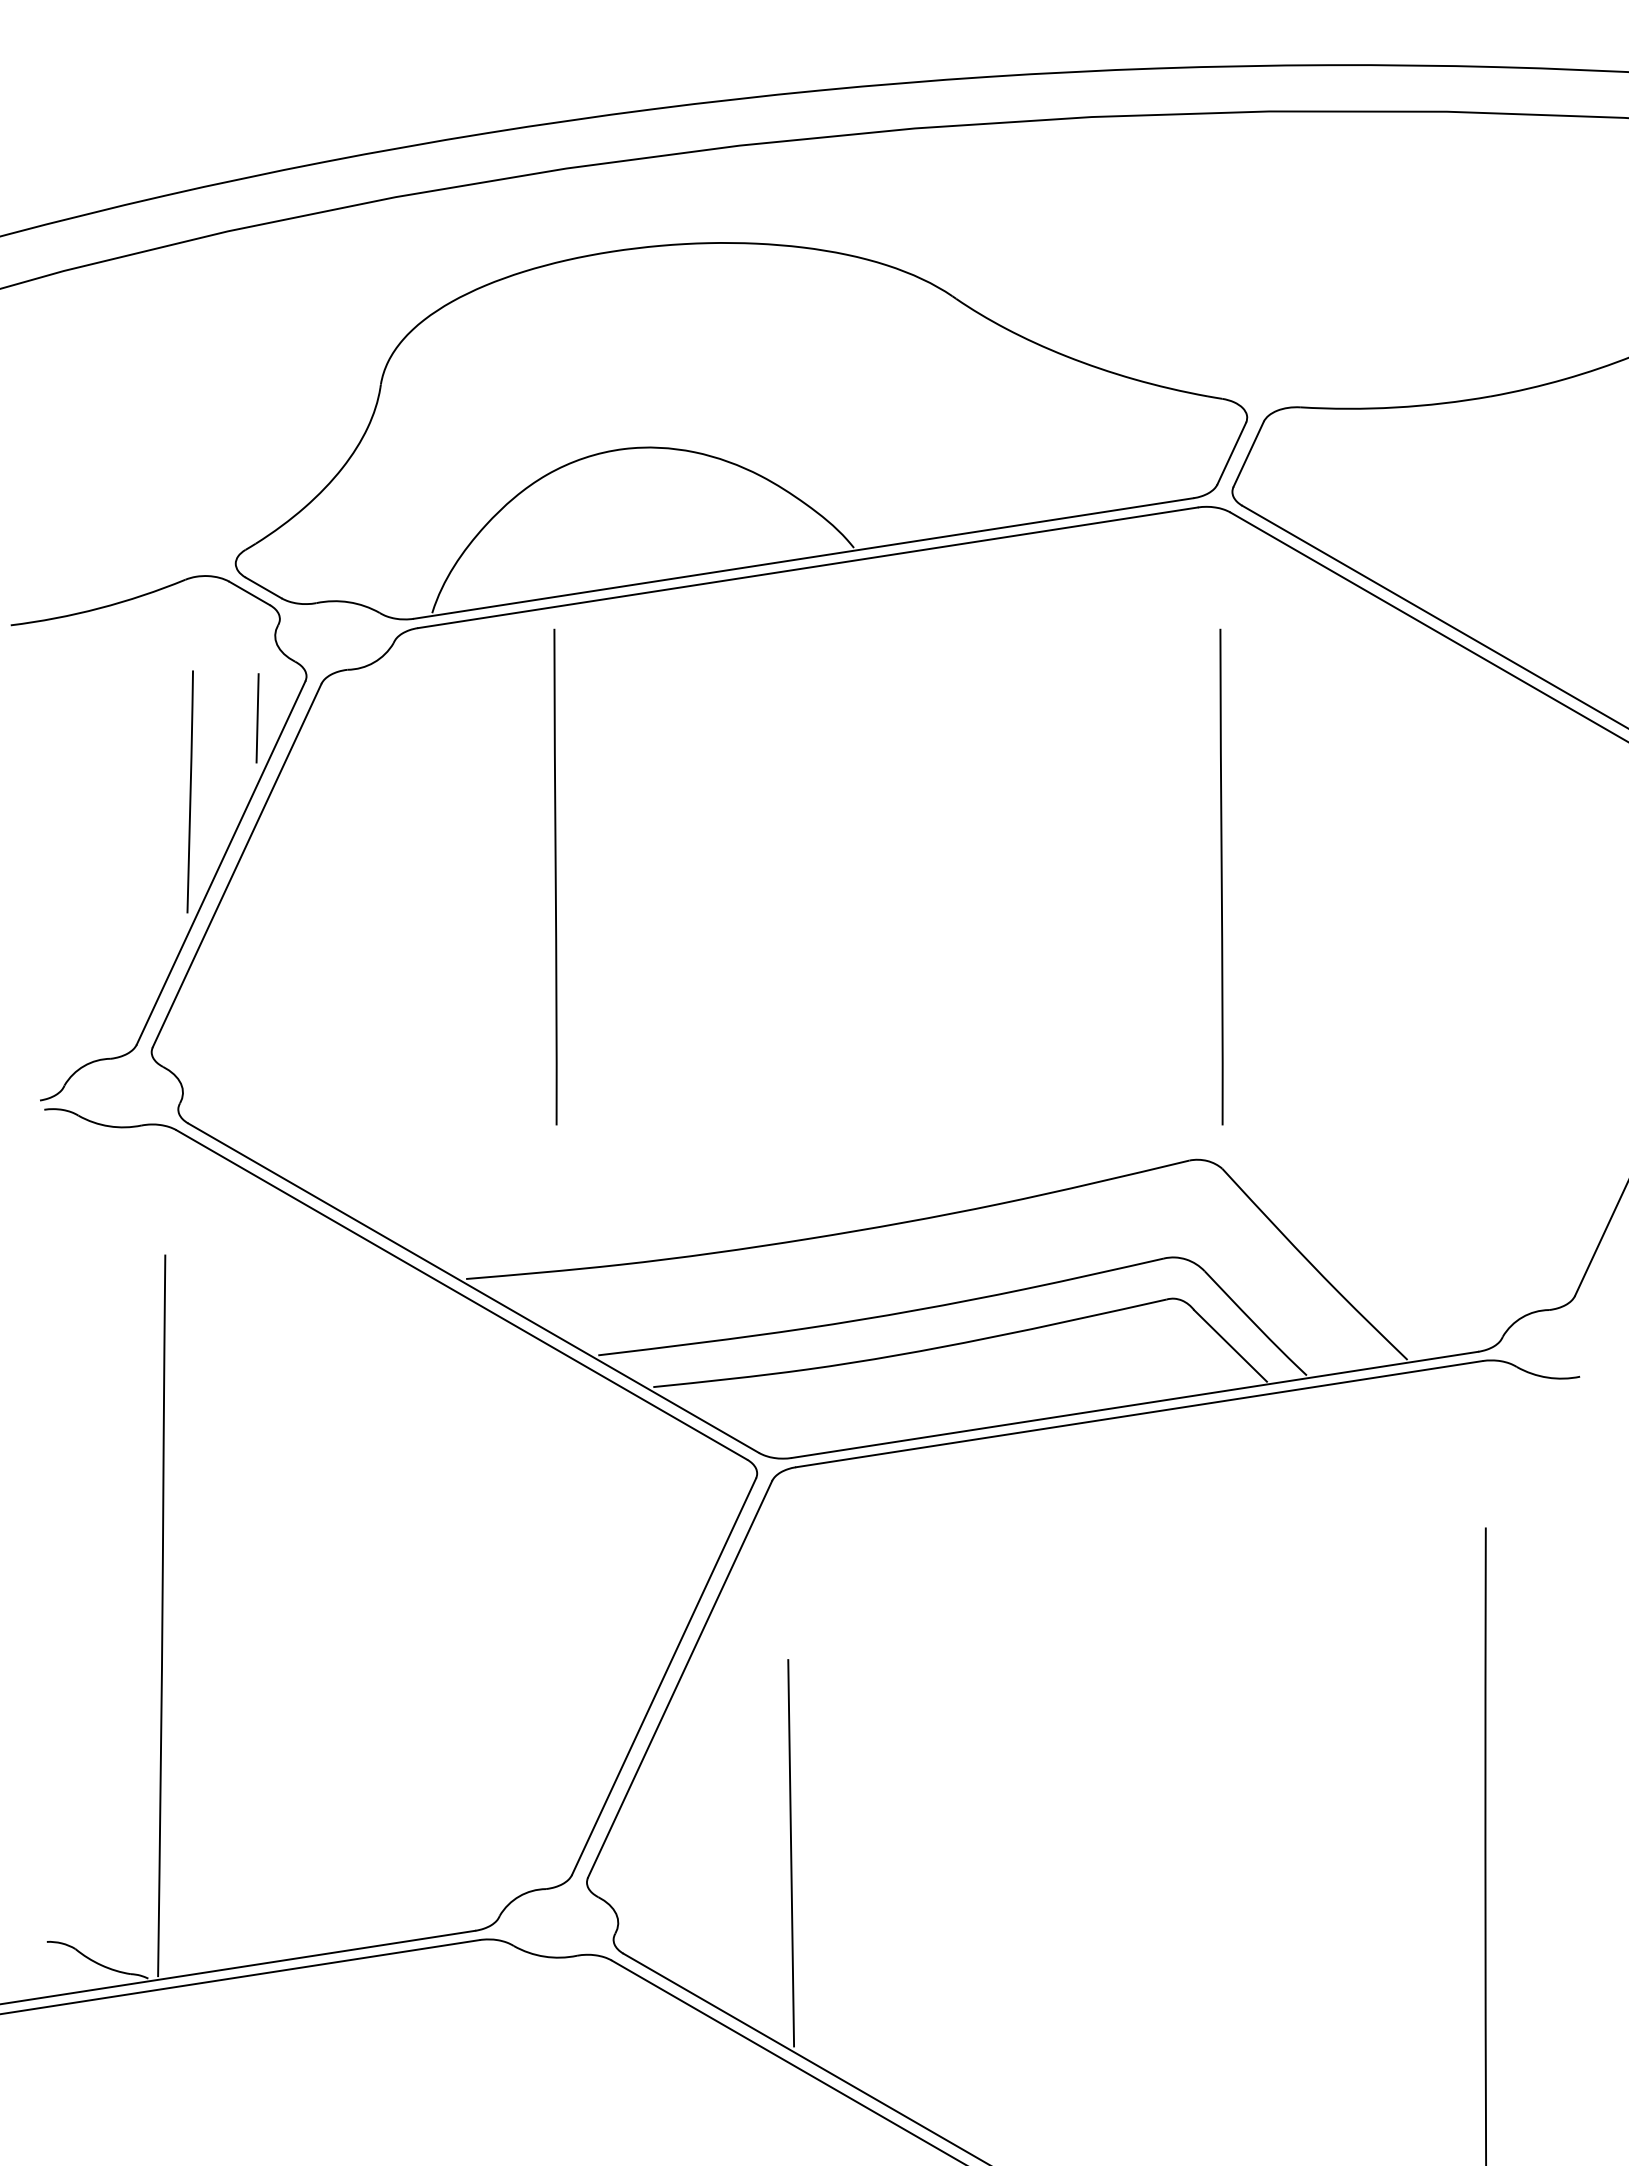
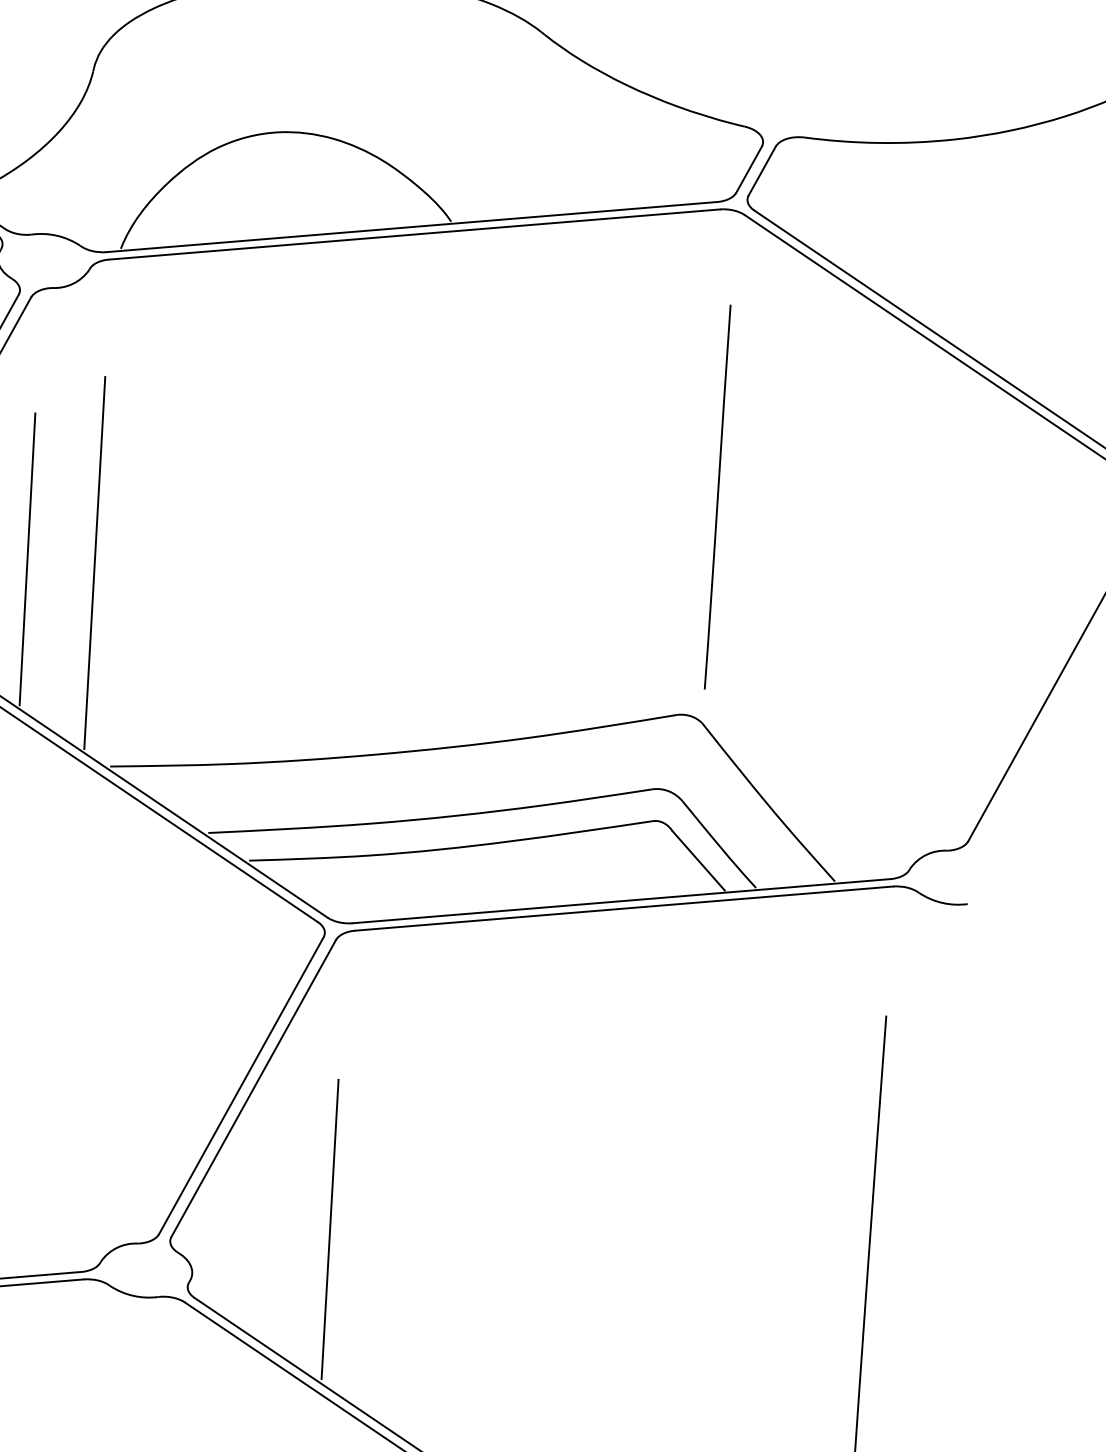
line: (555, 876) -> (201, 459), removed
line: (427, 1018) -> (94, 562), added
line: (340, 1020) -> (27, 559), added

